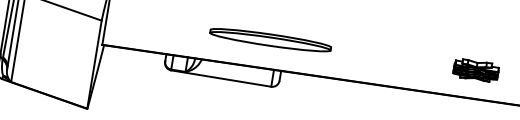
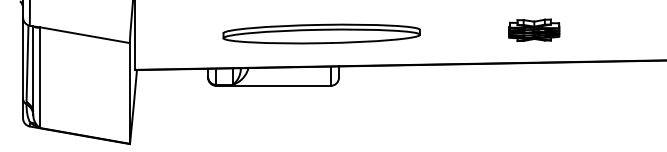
part: (270, 39) -> (321, 33), size x1.43
part: (476, 69) -> (534, 29), moved

